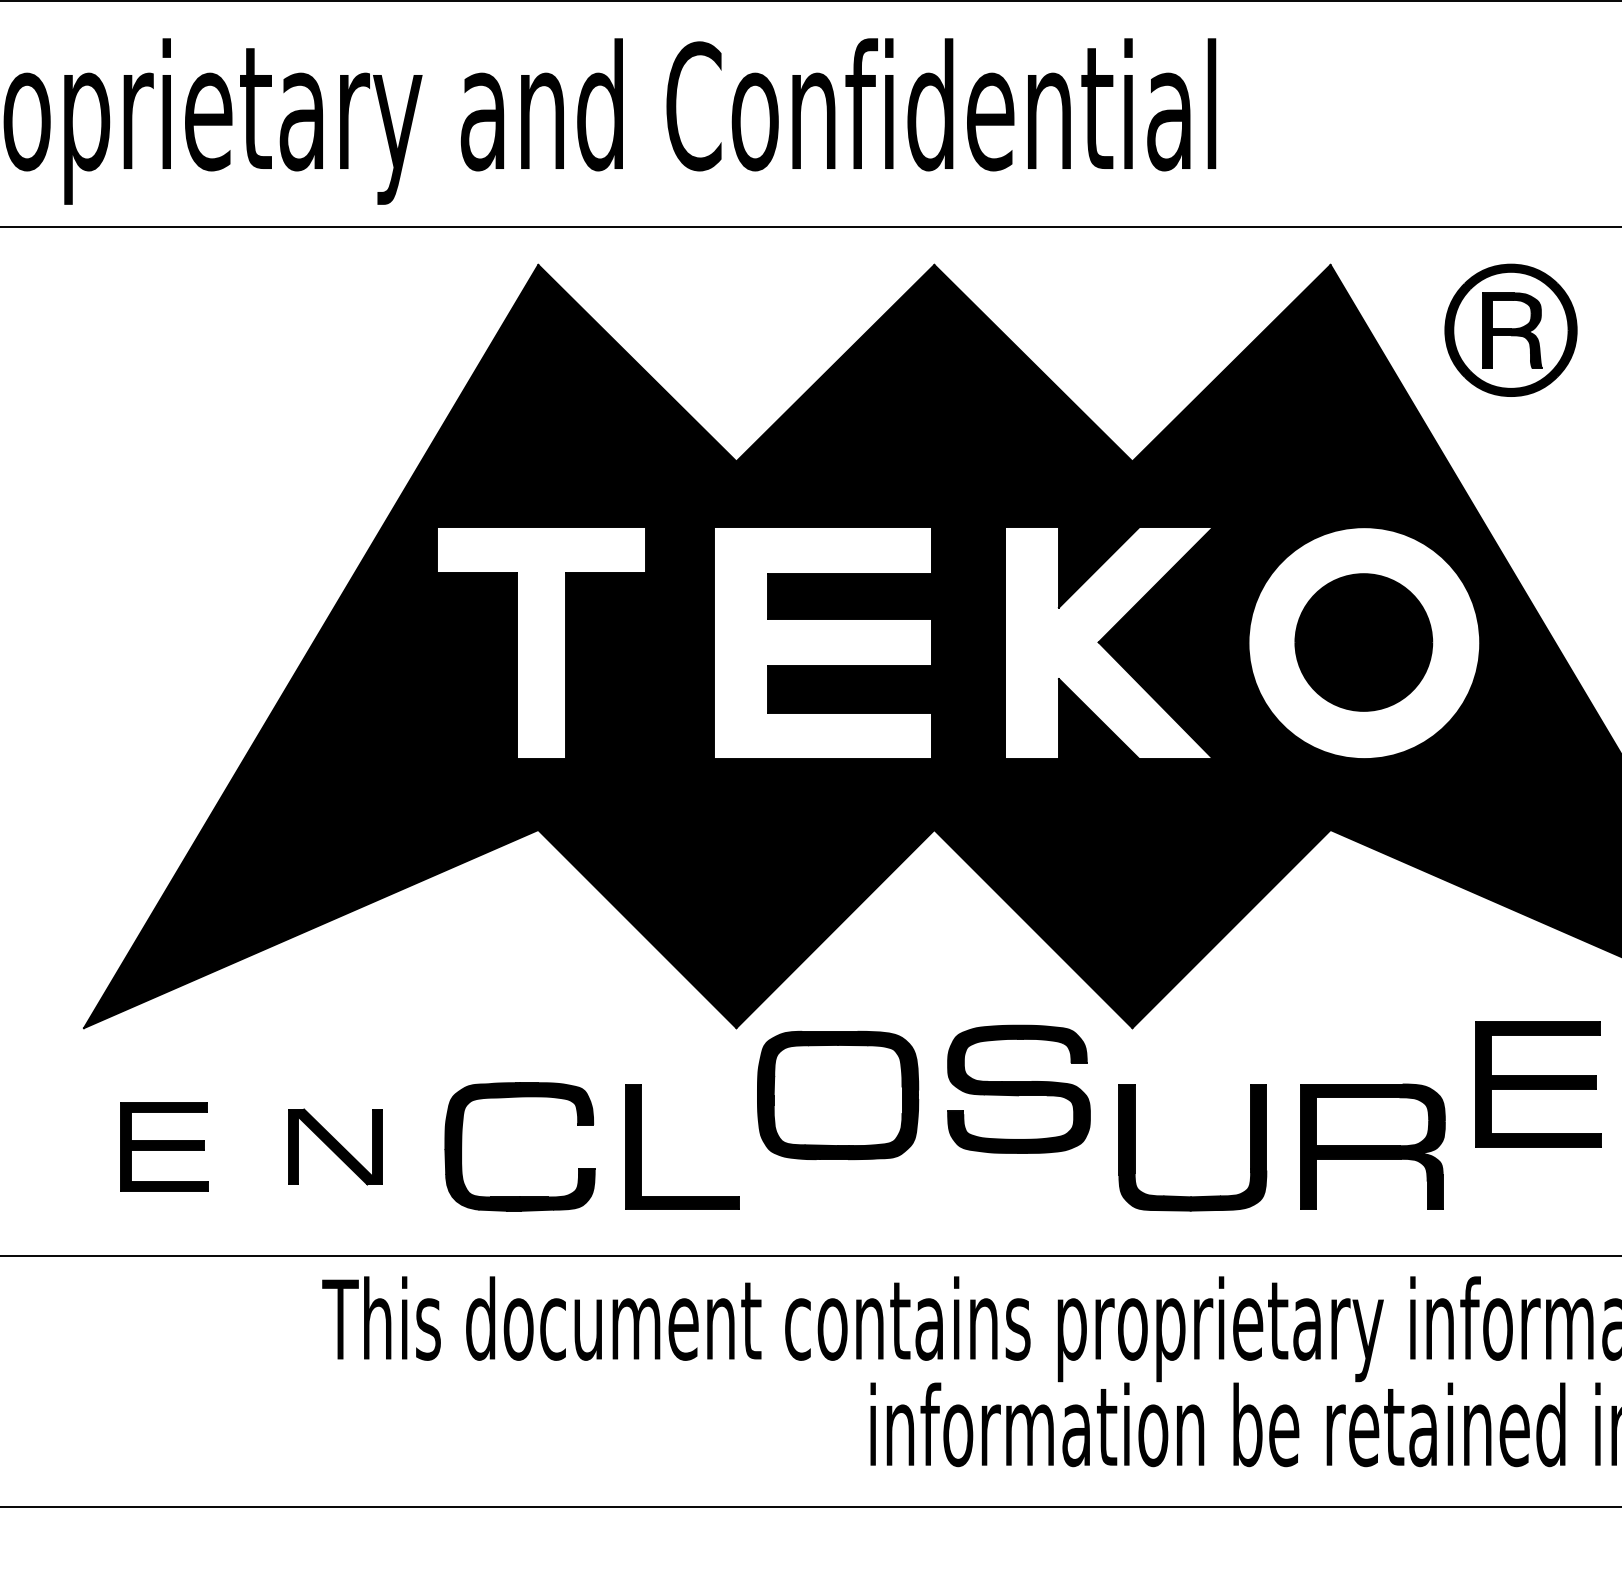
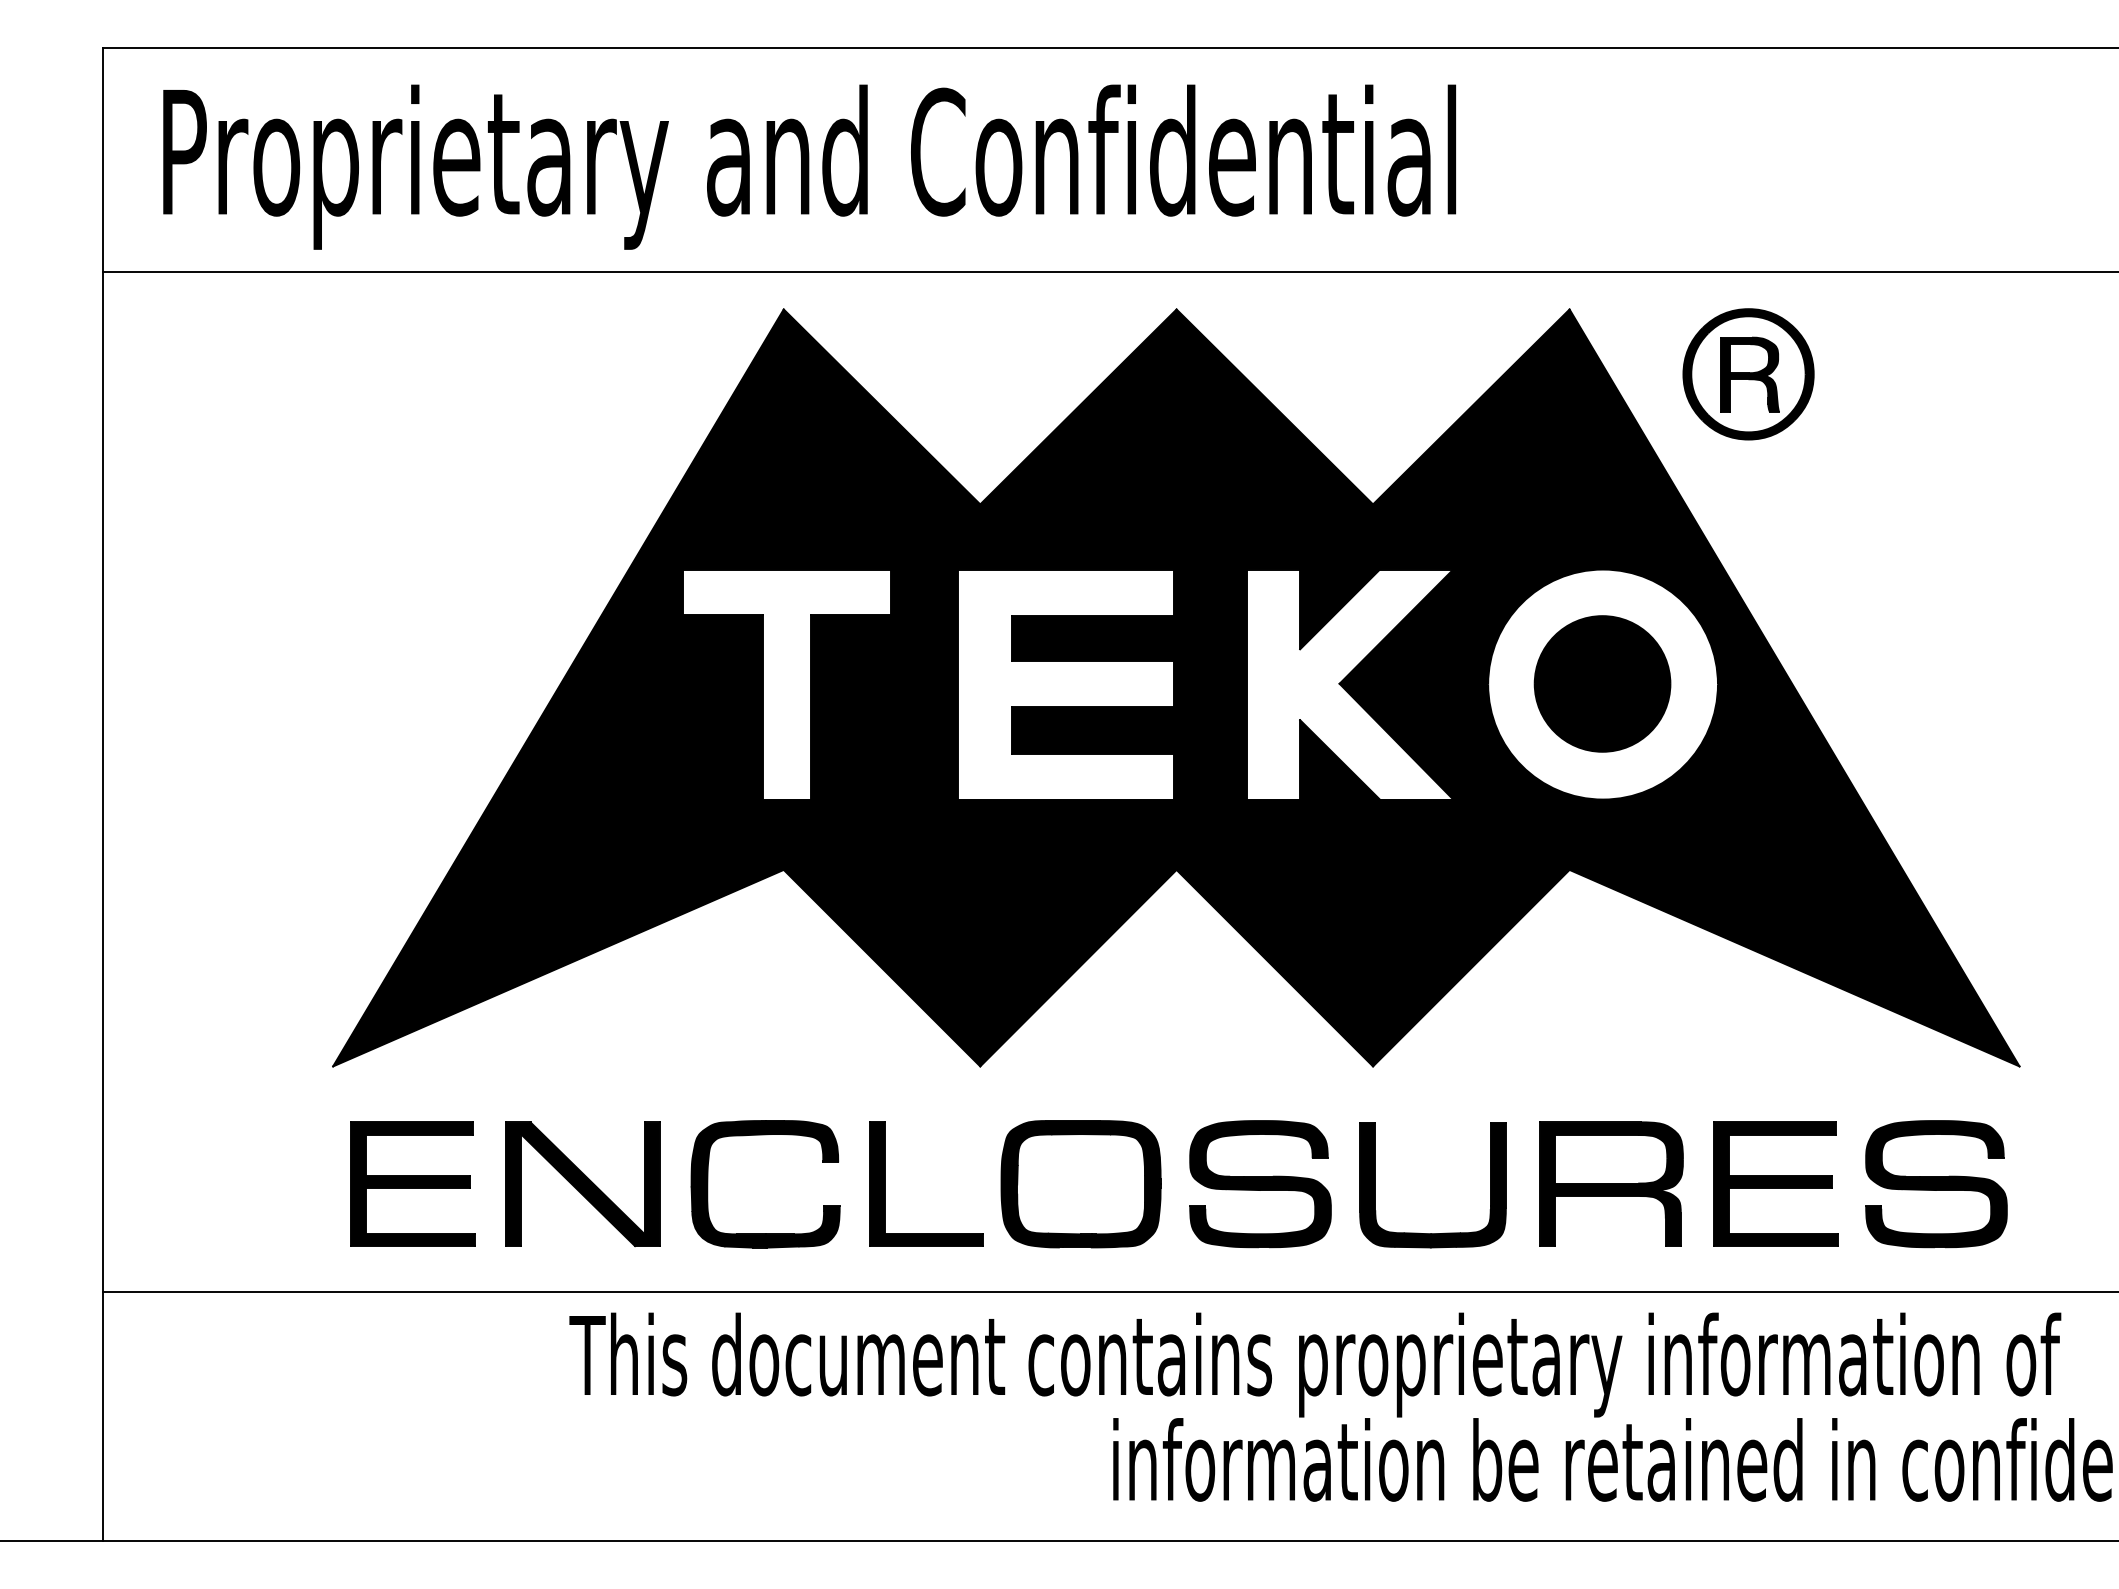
part: (1538, 1083) -> (1775, 1183), moved
part: (1018, 1089) -> (1260, 1184), moved
part: (837, 1095) -> (1080, 1184), moved
part: (164, 1146) -> (412, 1183), size x1.43
part: (335, 1147) -> (582, 1184), size x1.67

